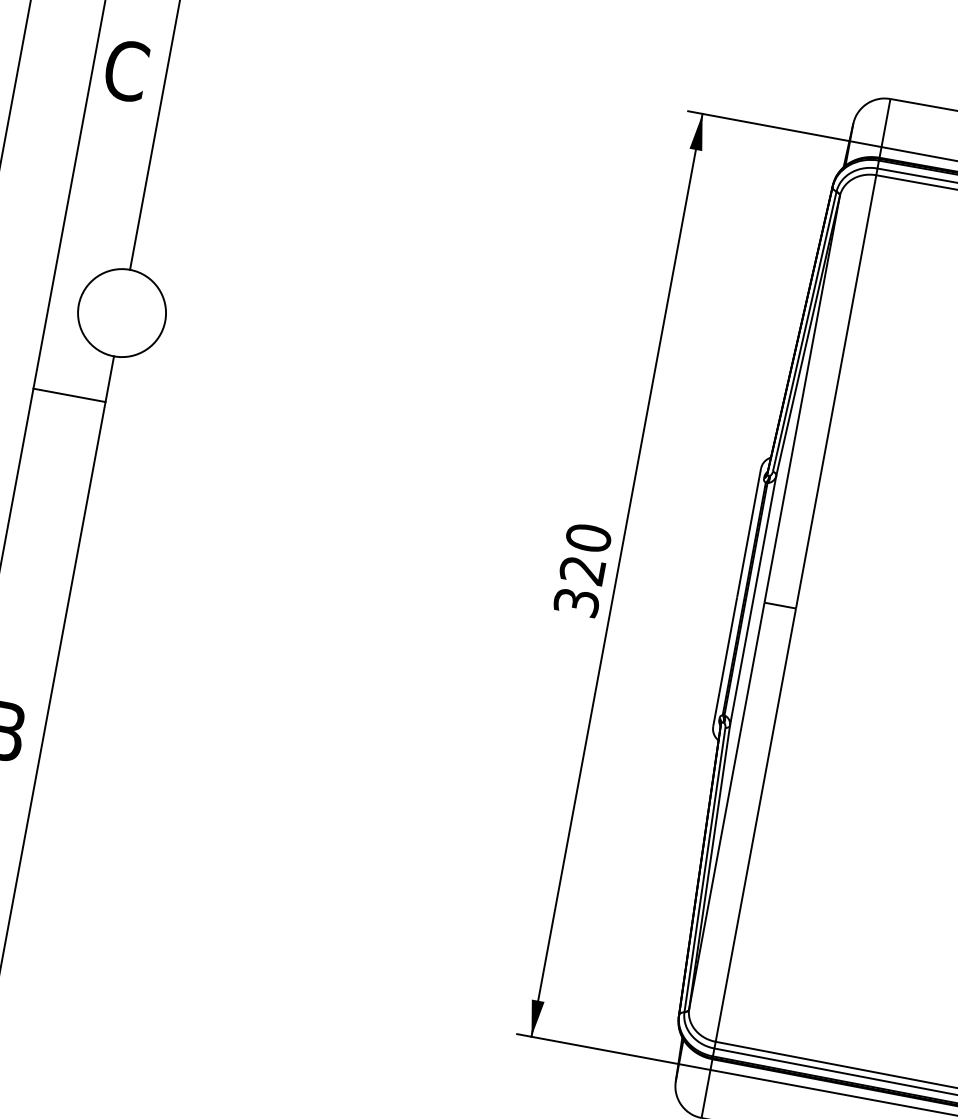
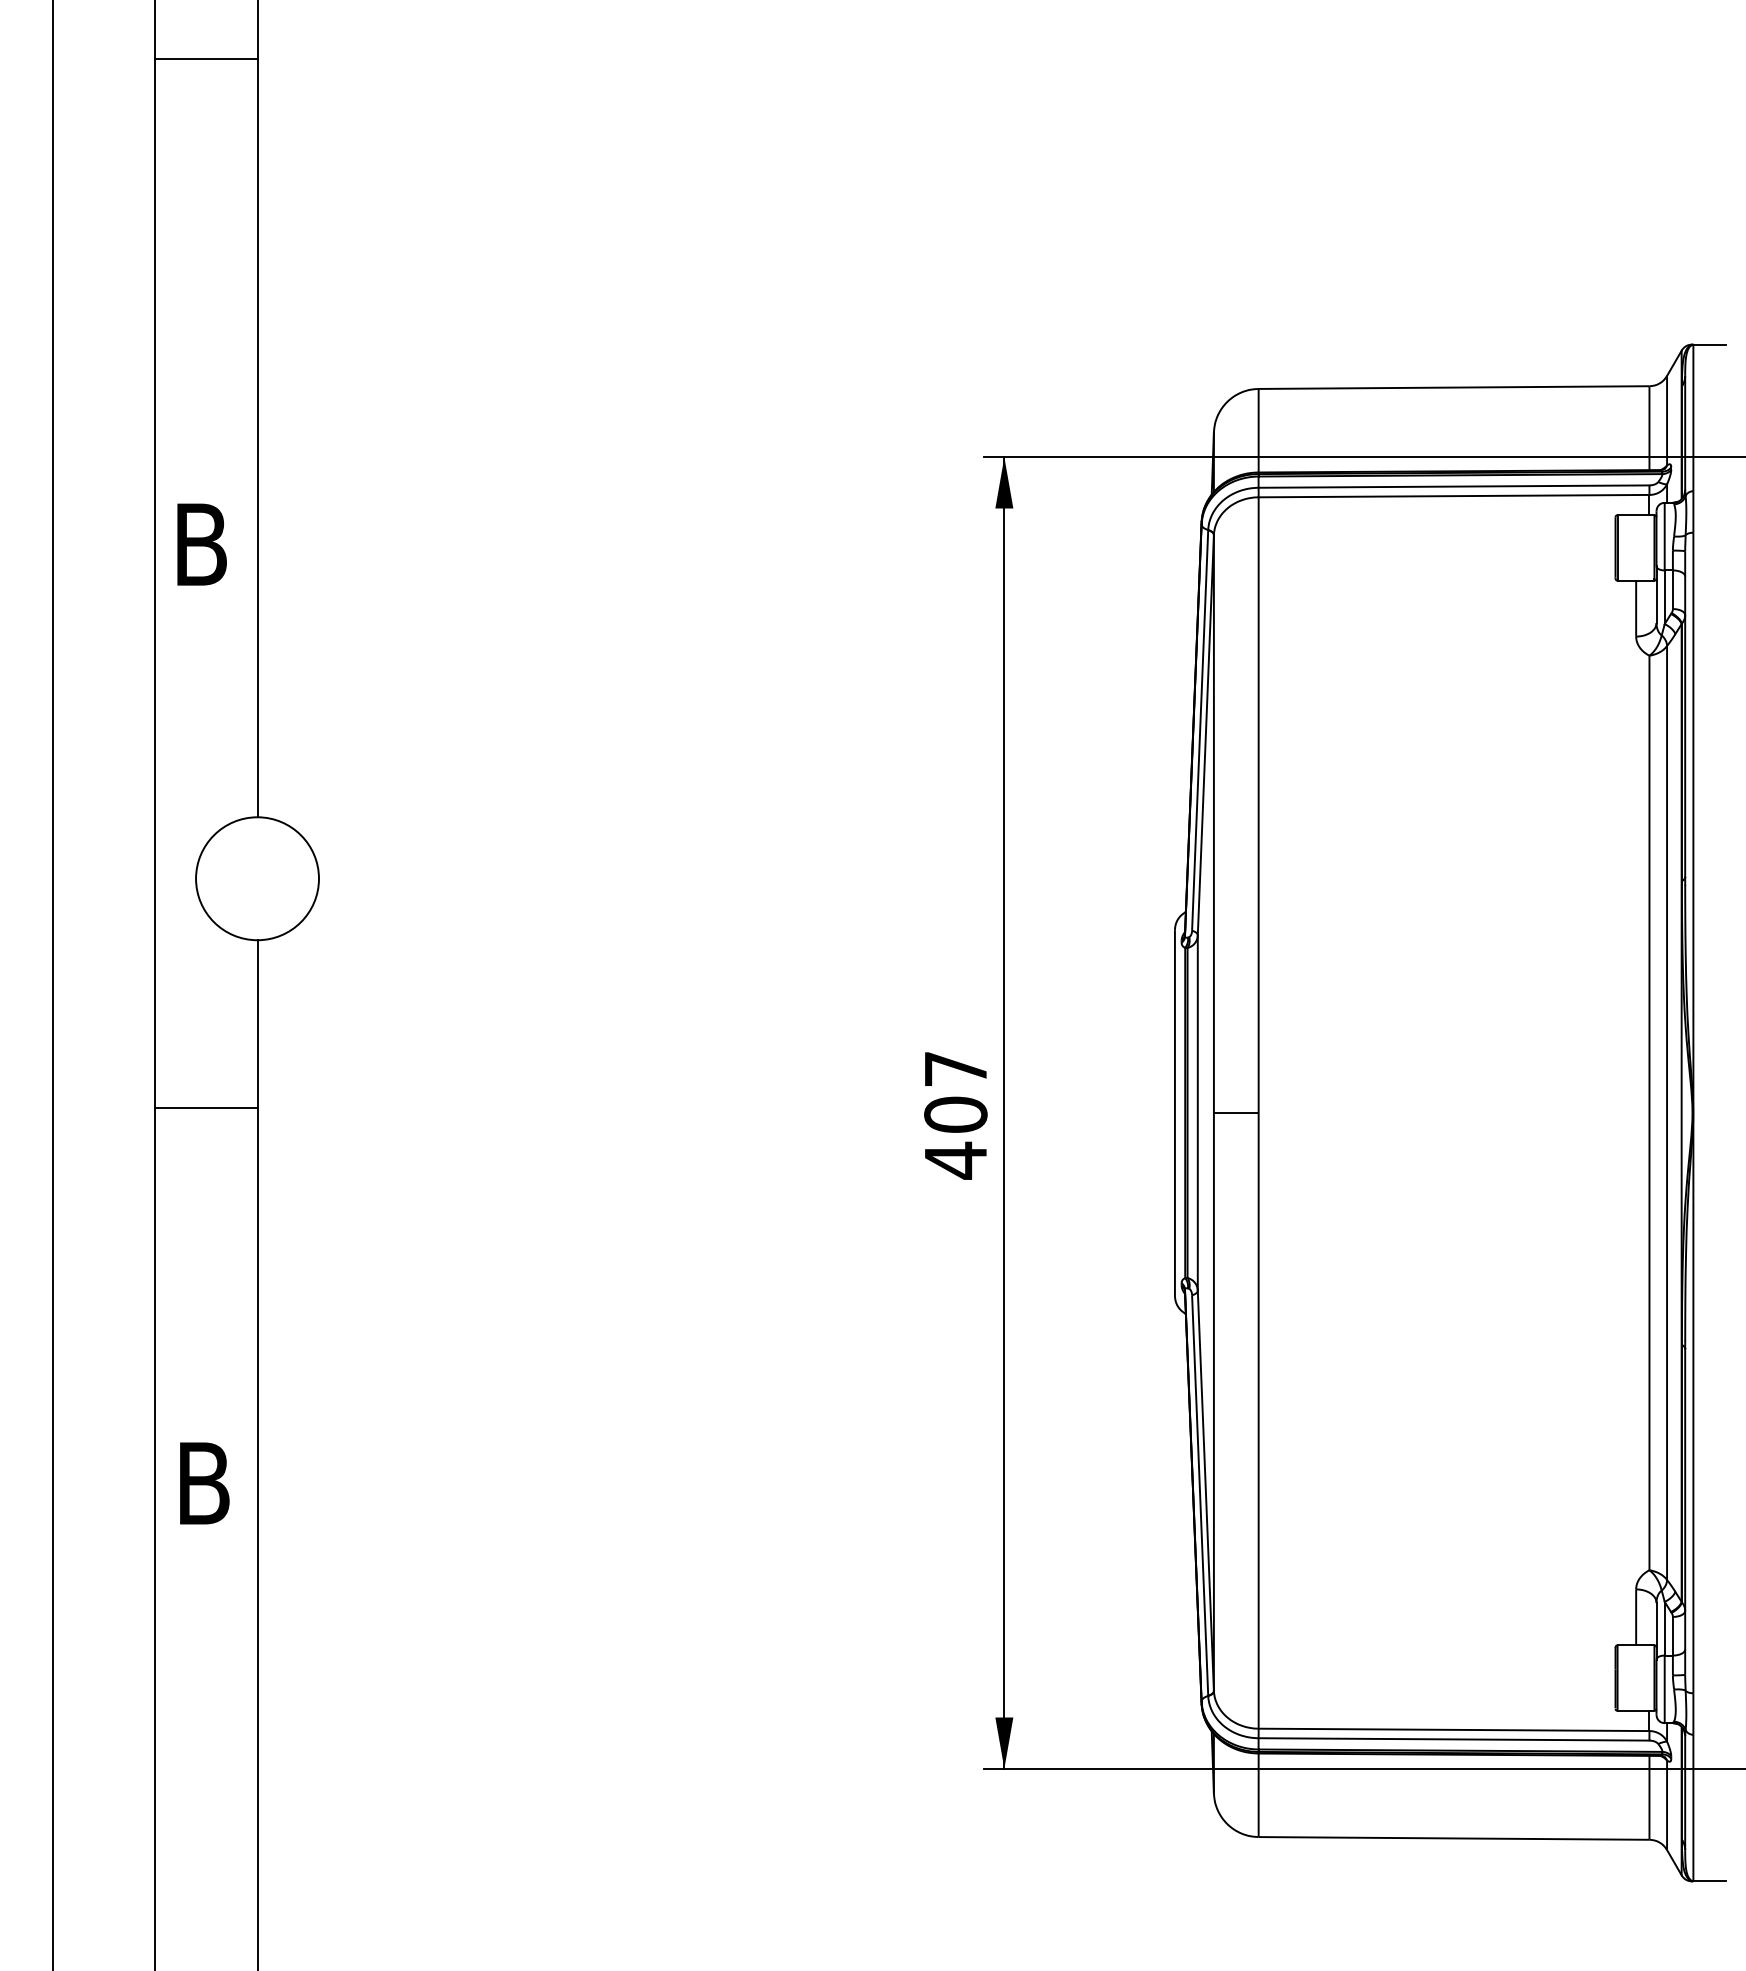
text: (126, 70) -> (201, 544), C -> B
line: (69, 395) -> (206, 1108), moved
text: (582, 570) -> (955, 1115), 320 -> 407

